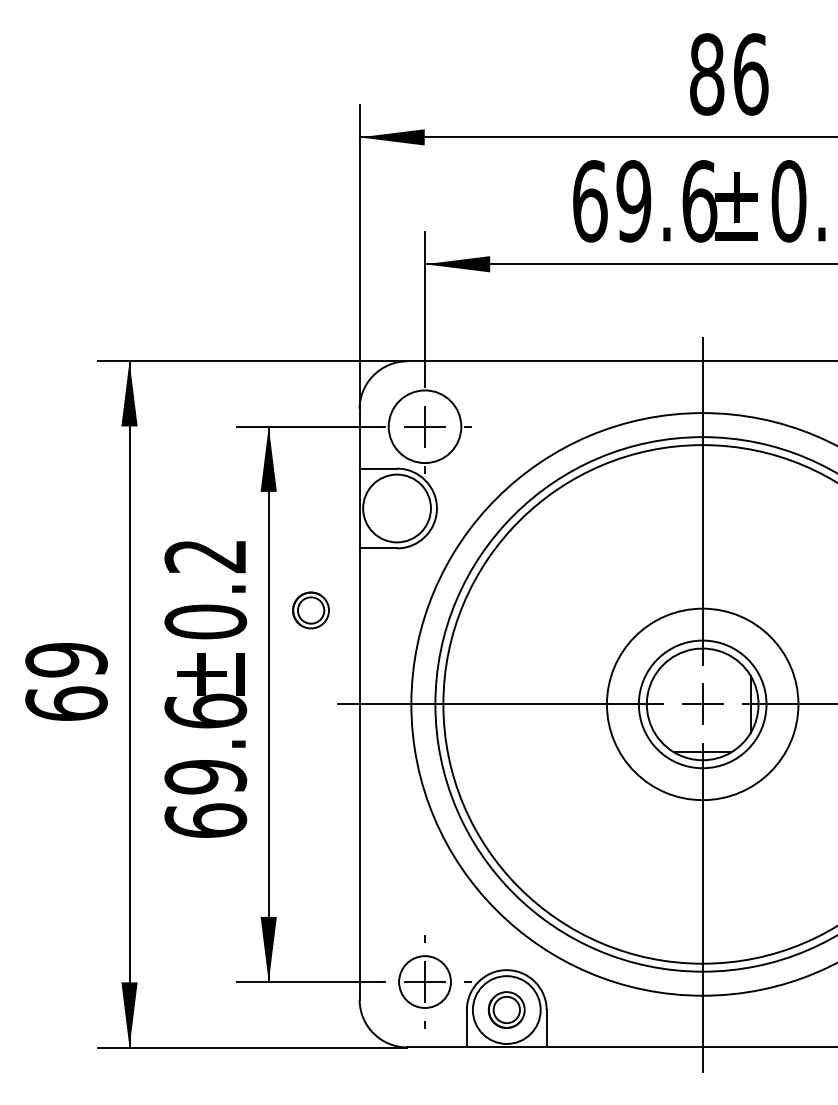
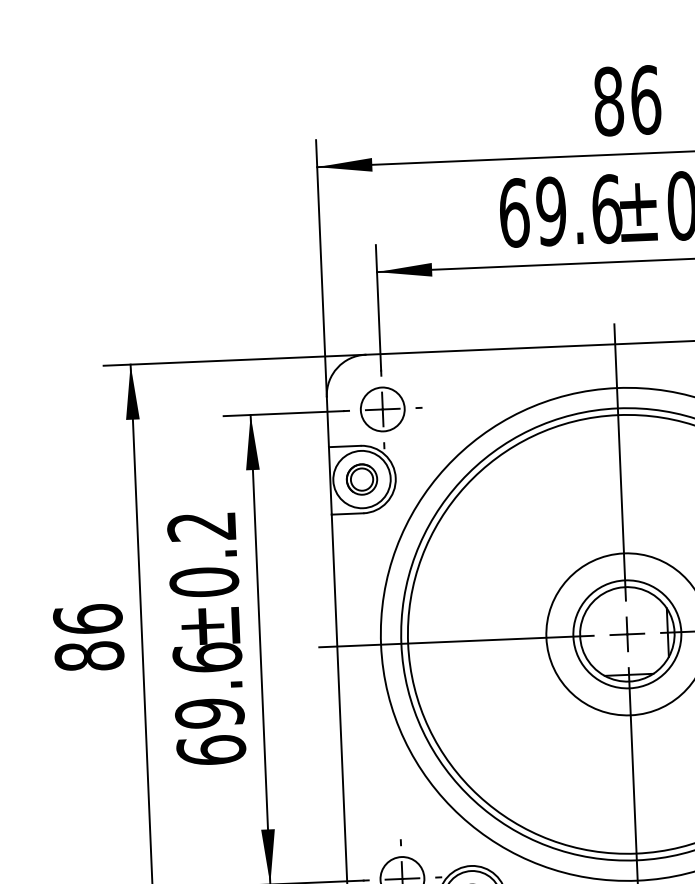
circle: (424, 426) -> (382, 409), size x0.71
part: (310, 610) -> (361, 479), moved
text: (66, 681) -> (88, 637), 69 -> 86

